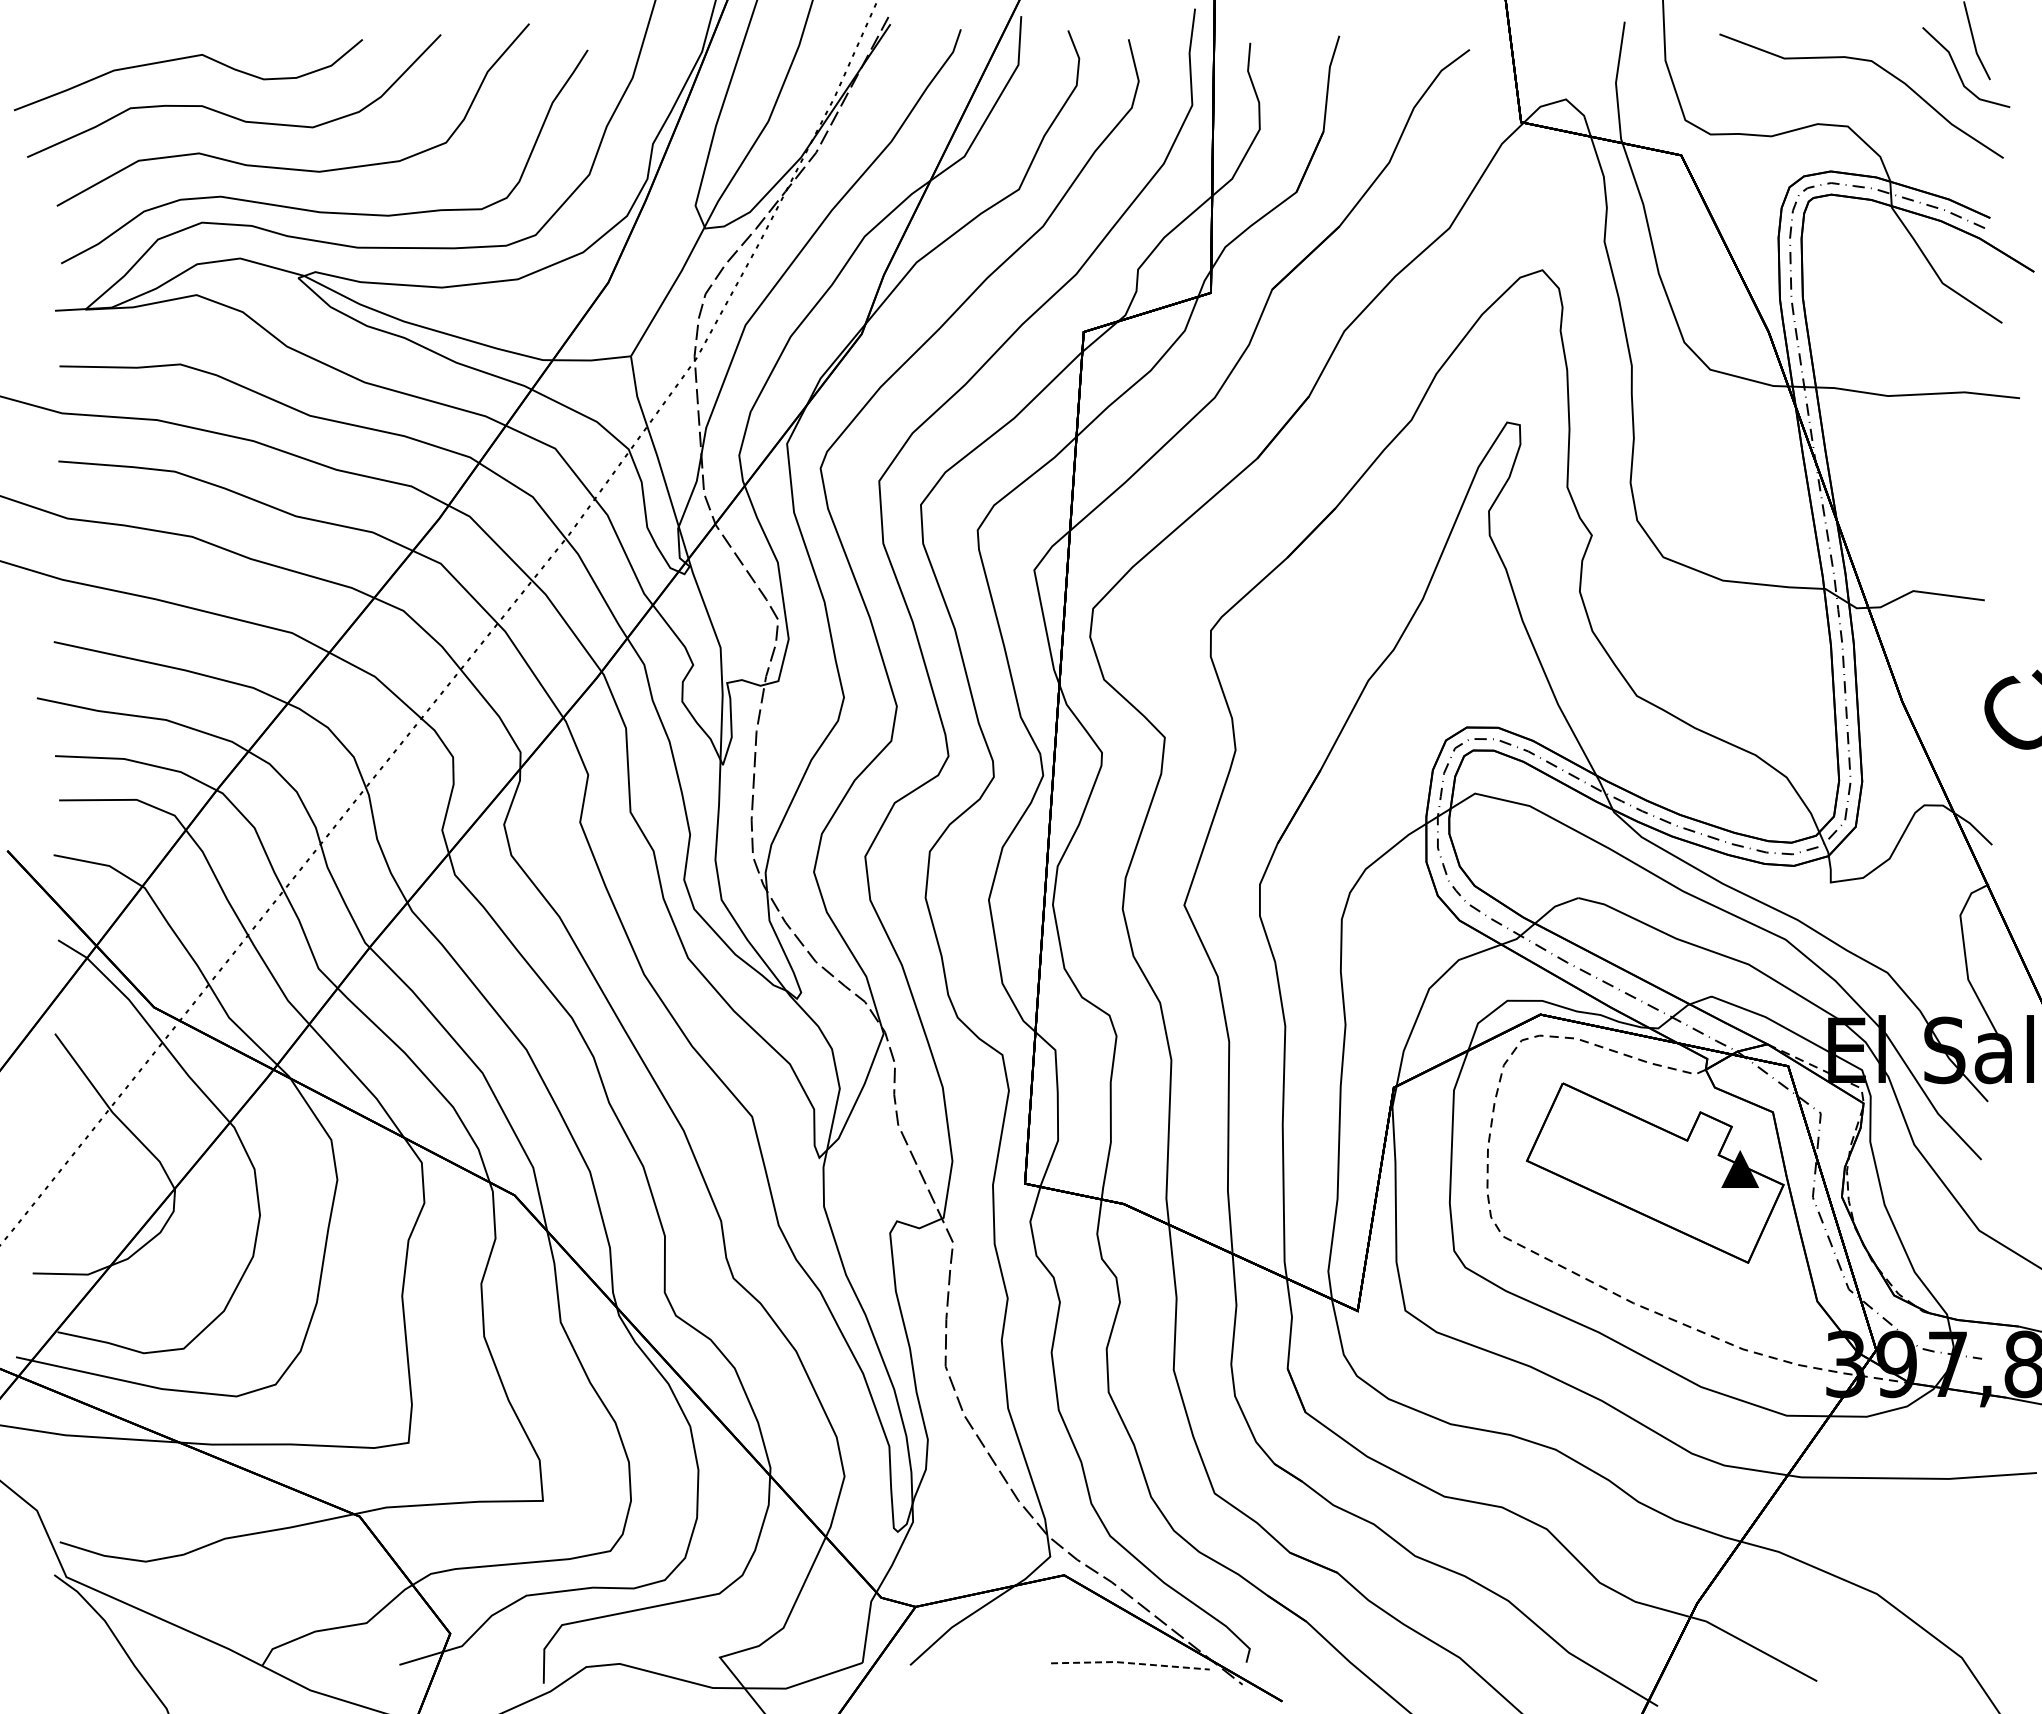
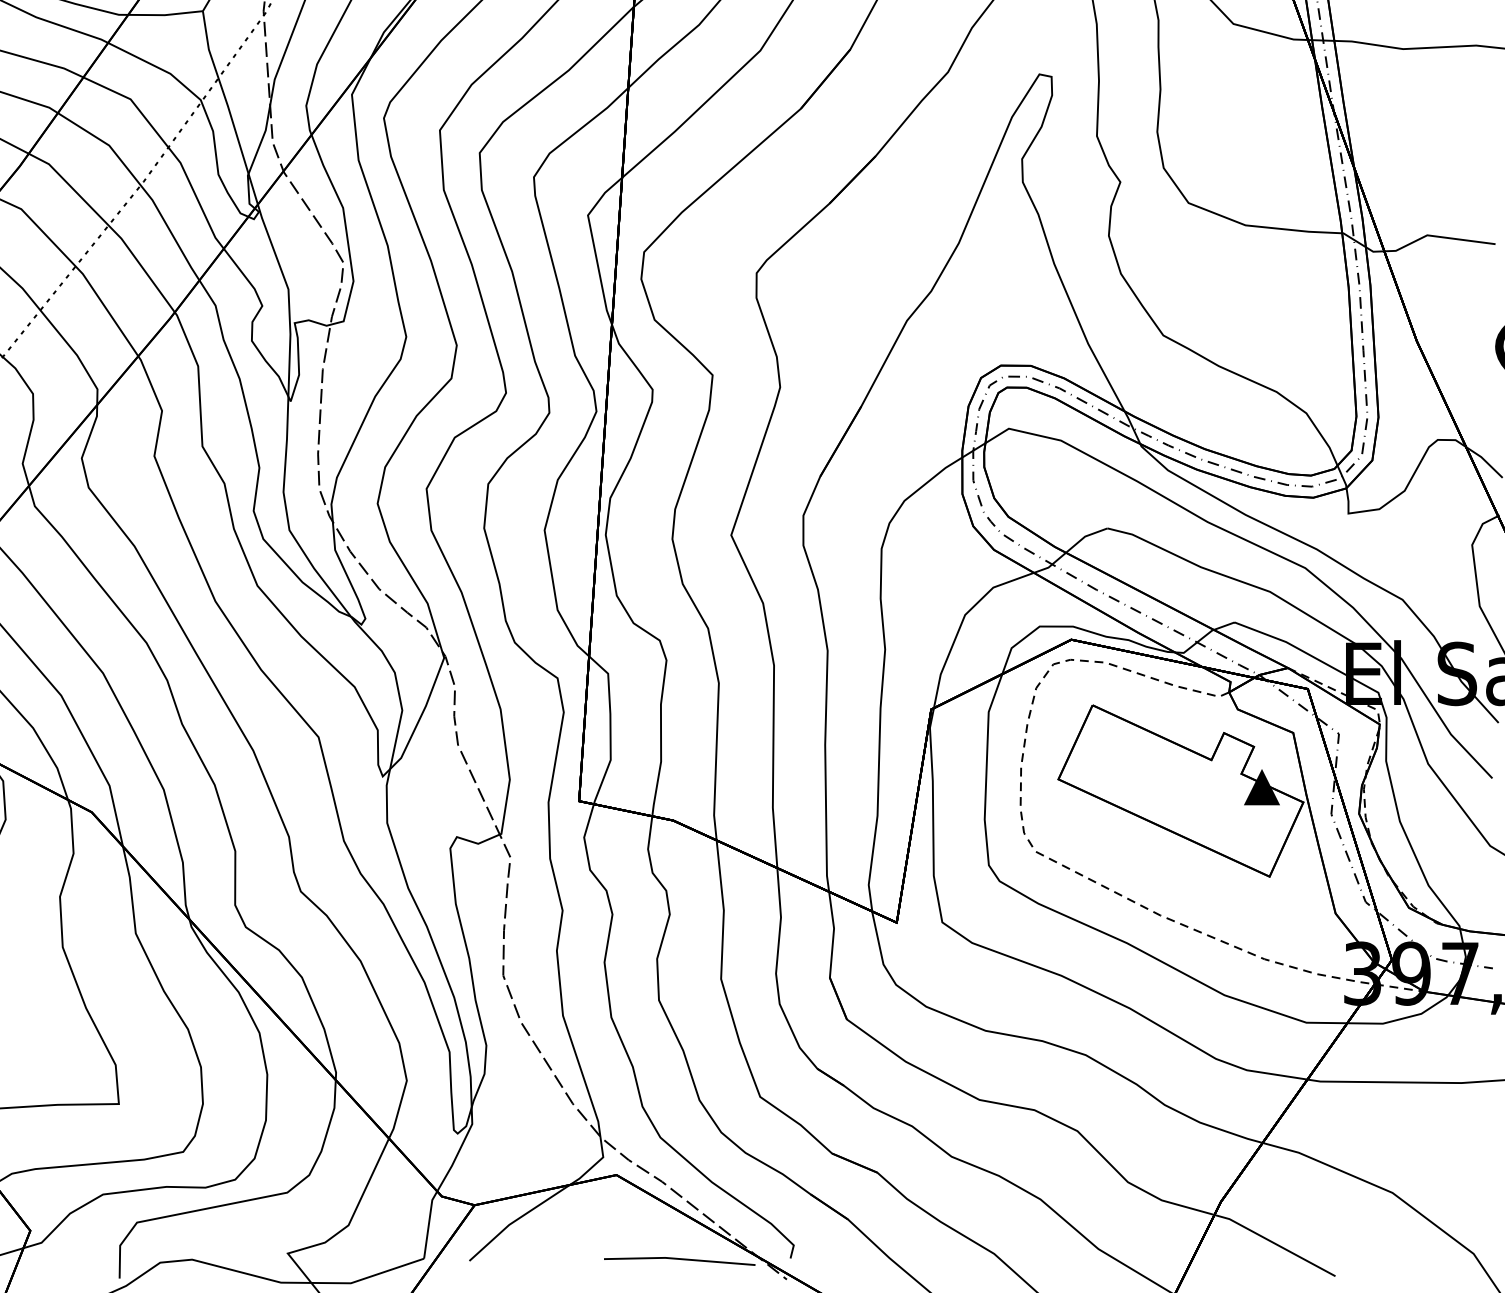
line: (1130, 1663) -> (679, 1259), dashed -> solid

